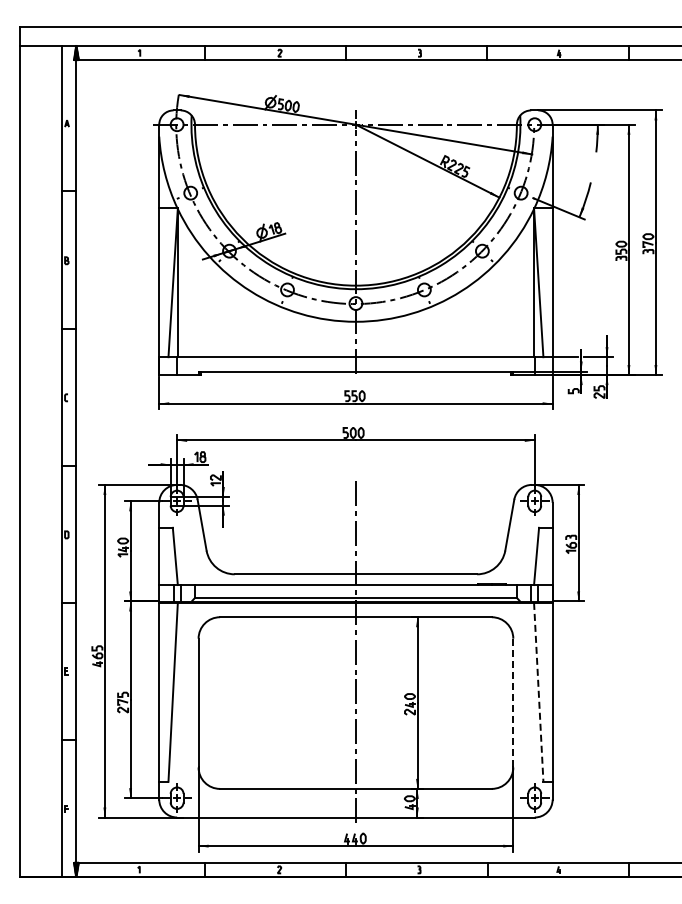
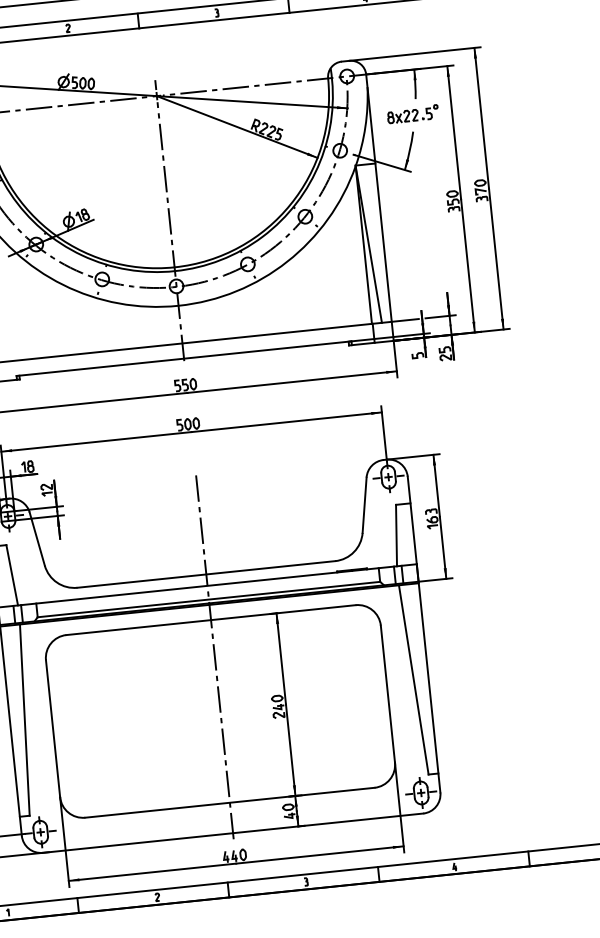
part: (592, 166) -> (413, 114), added
line: (538, 692) -> (413, 680), dashed -> solid
line: (513, 703) -> (388, 694), dashed -> solid

